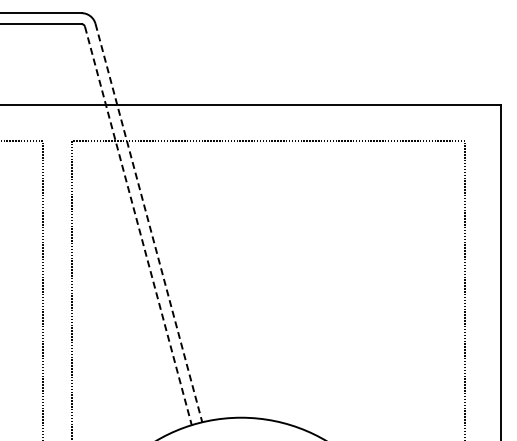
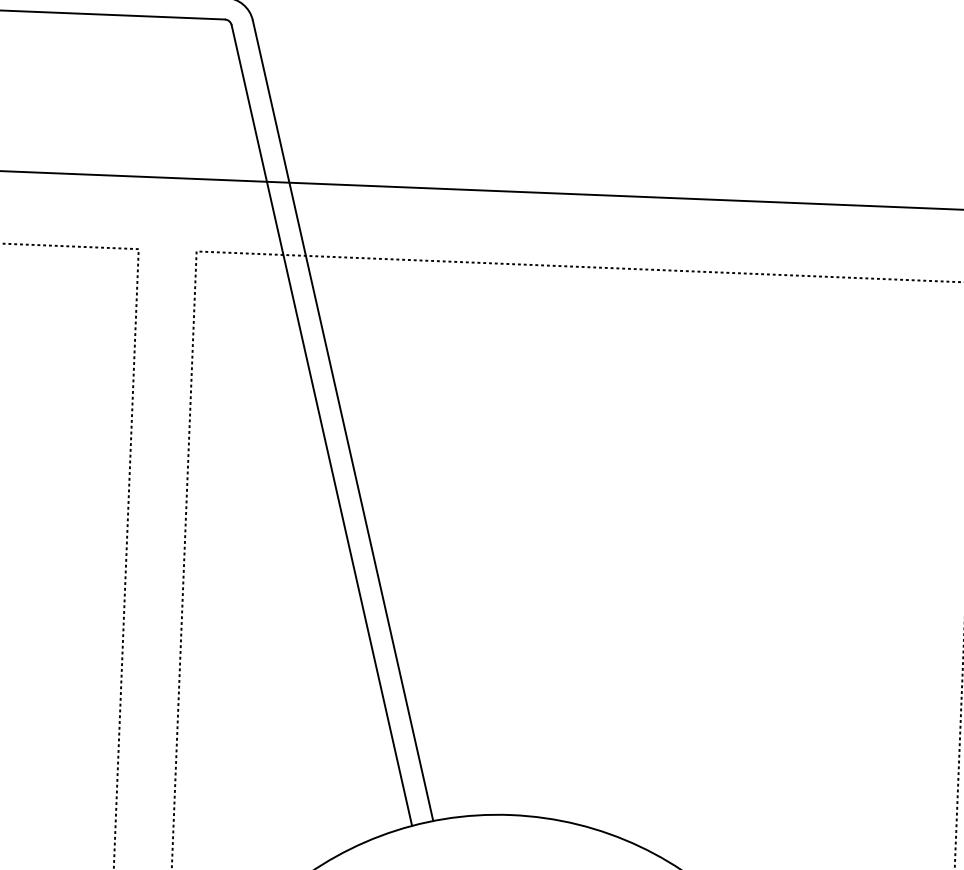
line: (149, 223) -> (344, 421), dashed -> solid
line: (138, 226) -> (322, 426), dashed -> solid

